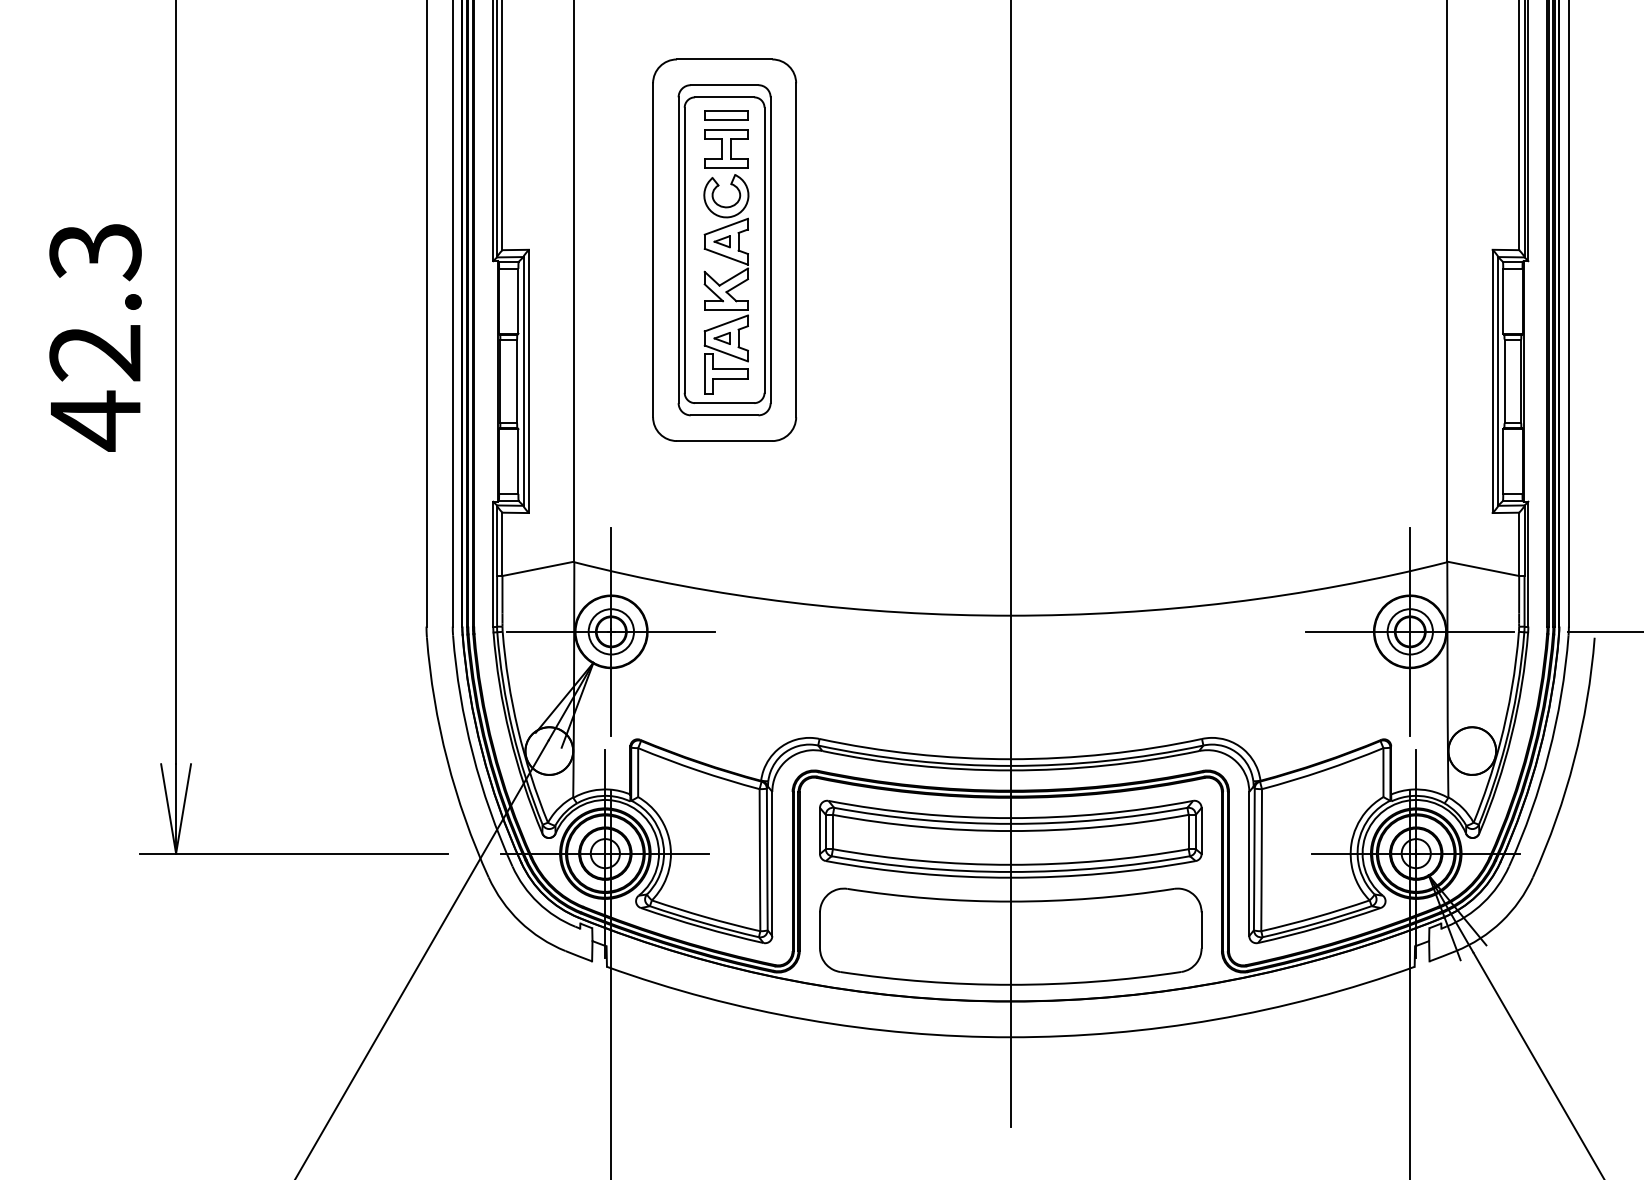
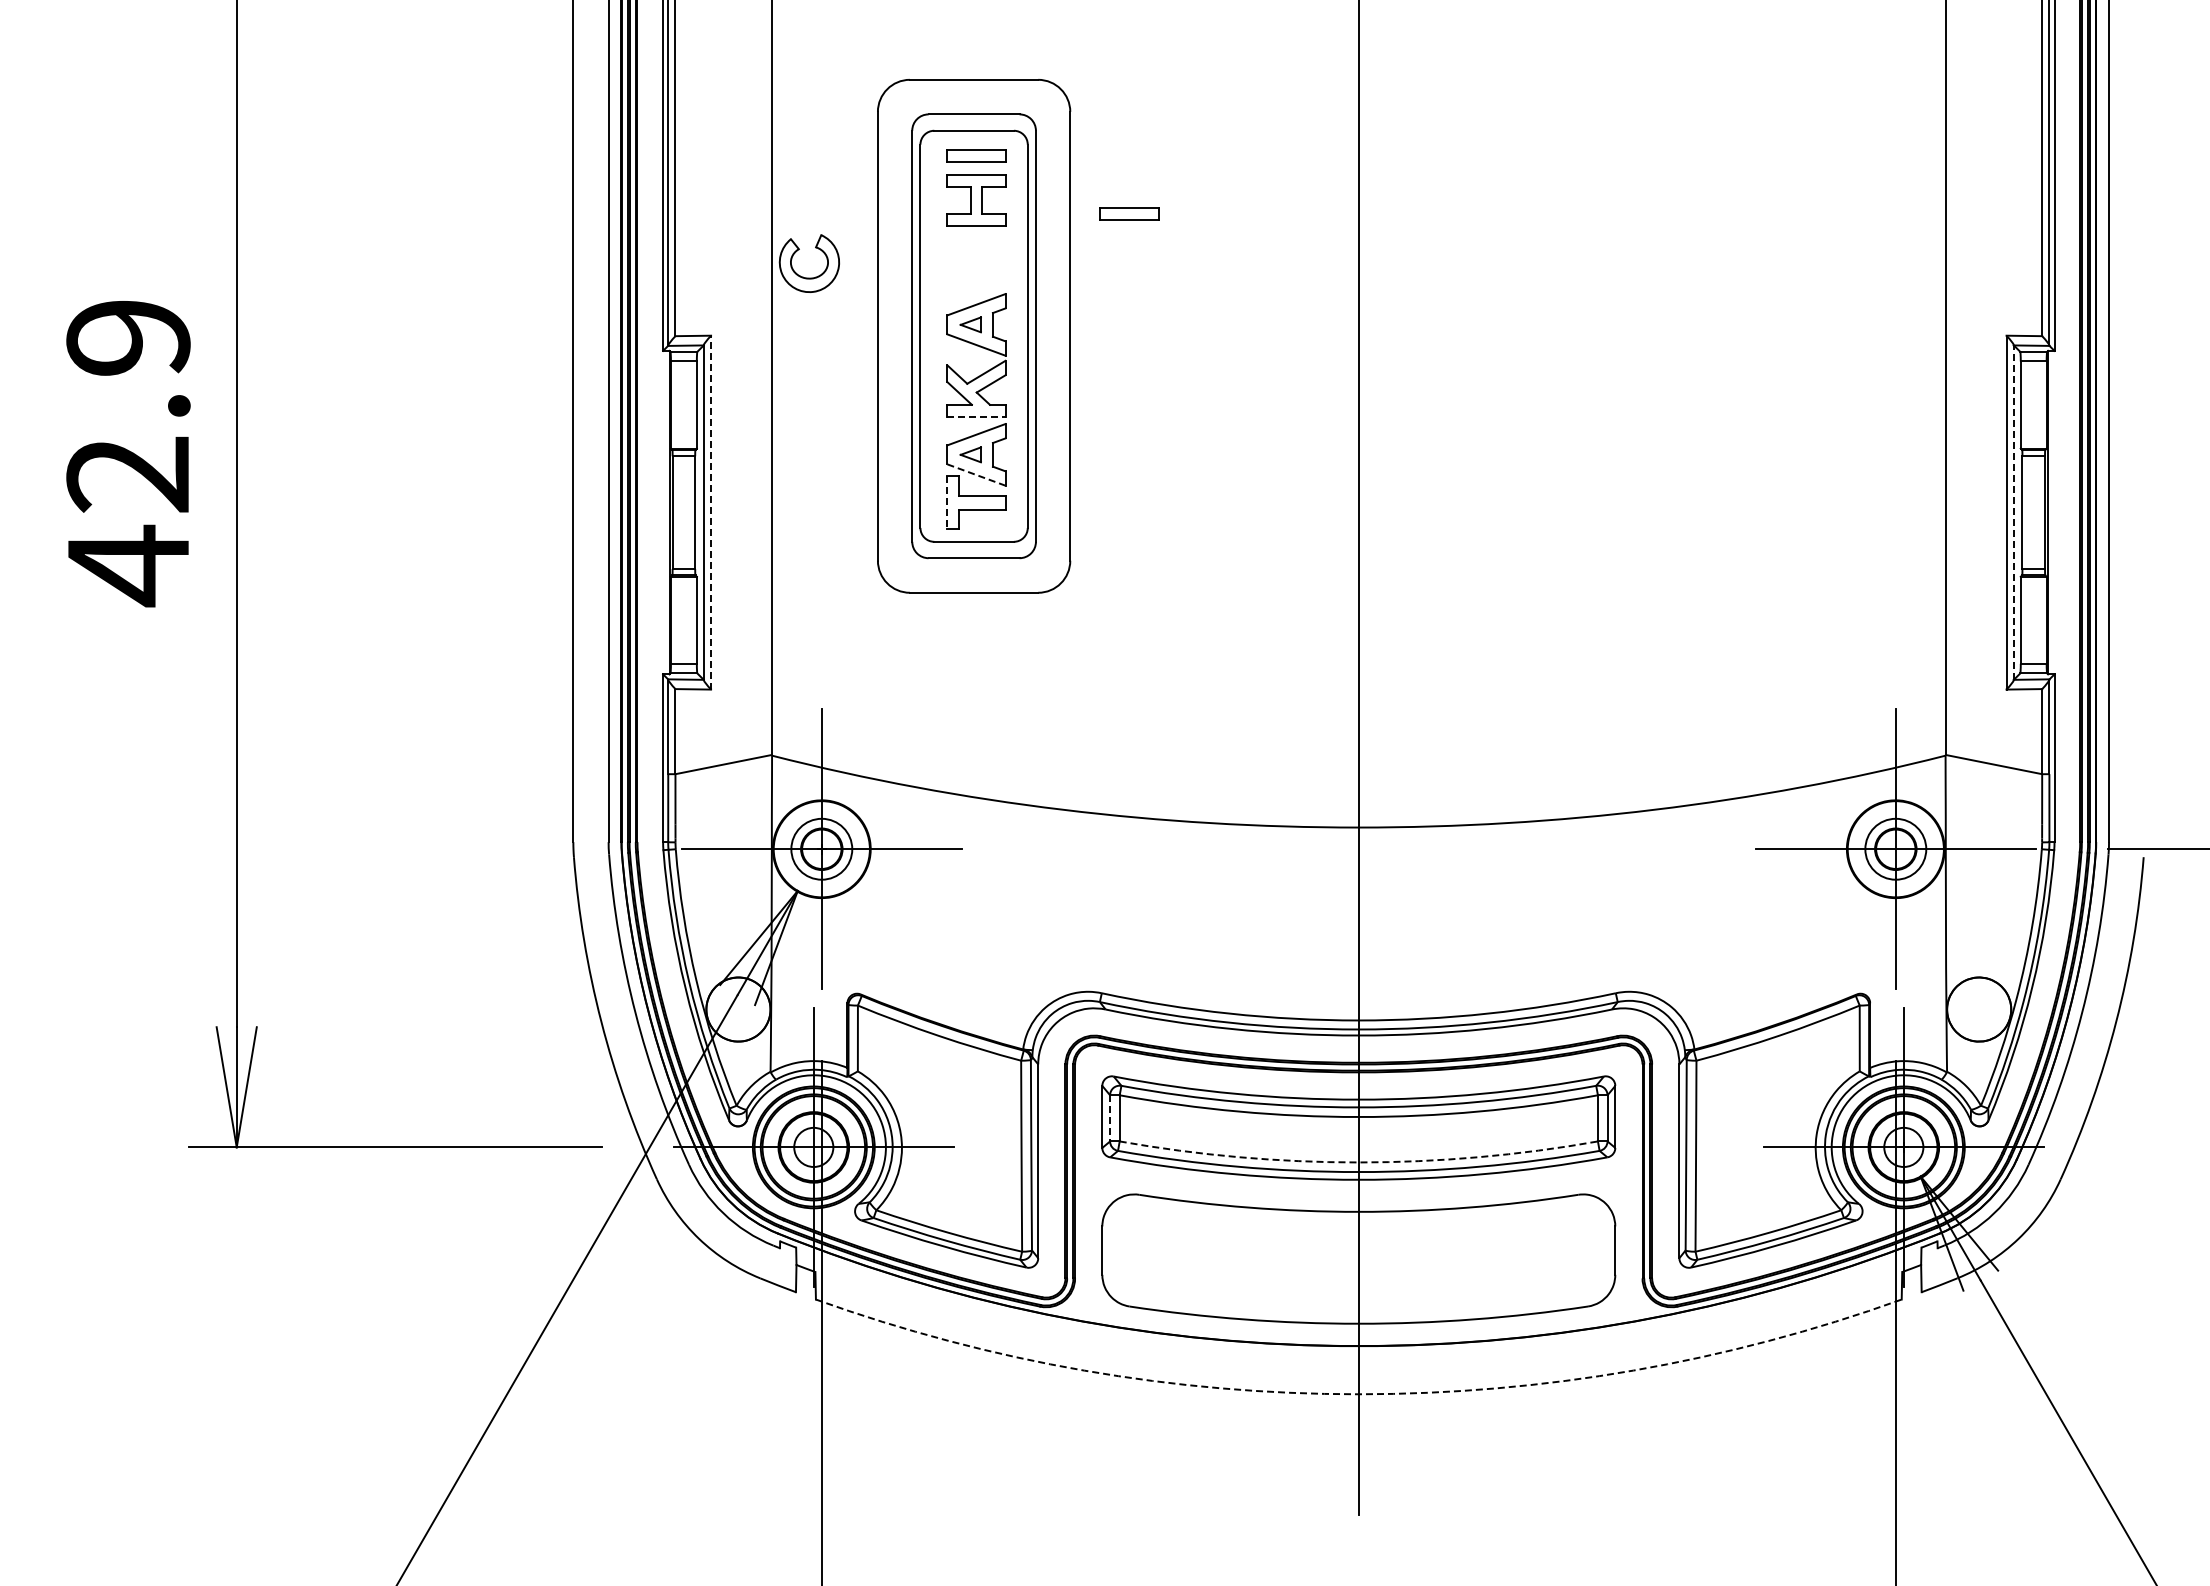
part: (840, 158) -> (1129, 213), added
part: (721, 205) -> (803, 276), moved
text: (95, 252) -> (128, 339), 42.3 -> 42.9
line: (726, 310) -> (976, 417), solid -> dashed
line: (726, 353) -> (976, 475), solid -> dashed
line: (704, 373) -> (947, 502), solid -> dashed
line: (529, 381) -> (711, 512), solid -> dashed
line: (1497, 381) -> (2013, 512), solid -> dashed
line: (826, 832) -> (1110, 1118), solid -> dashed
arc: (1010, 864) -> (1358, 1162), solid -> dashed
arc: (1010, 1037) -> (1358, 1394), solid -> dashed

